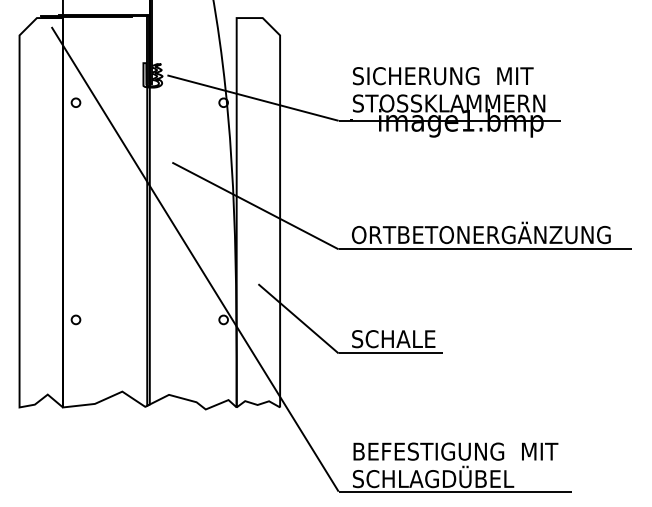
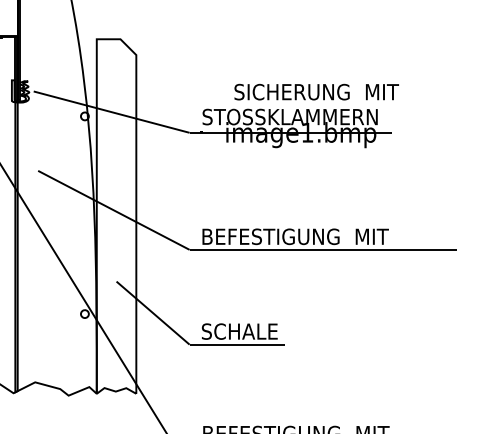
text: (443, 76) -> (316, 92), moved
text: (480, 232) -> (318, 234), ORTBETONERGÄNZUNG -> BEFESTIGUNG  MIT

